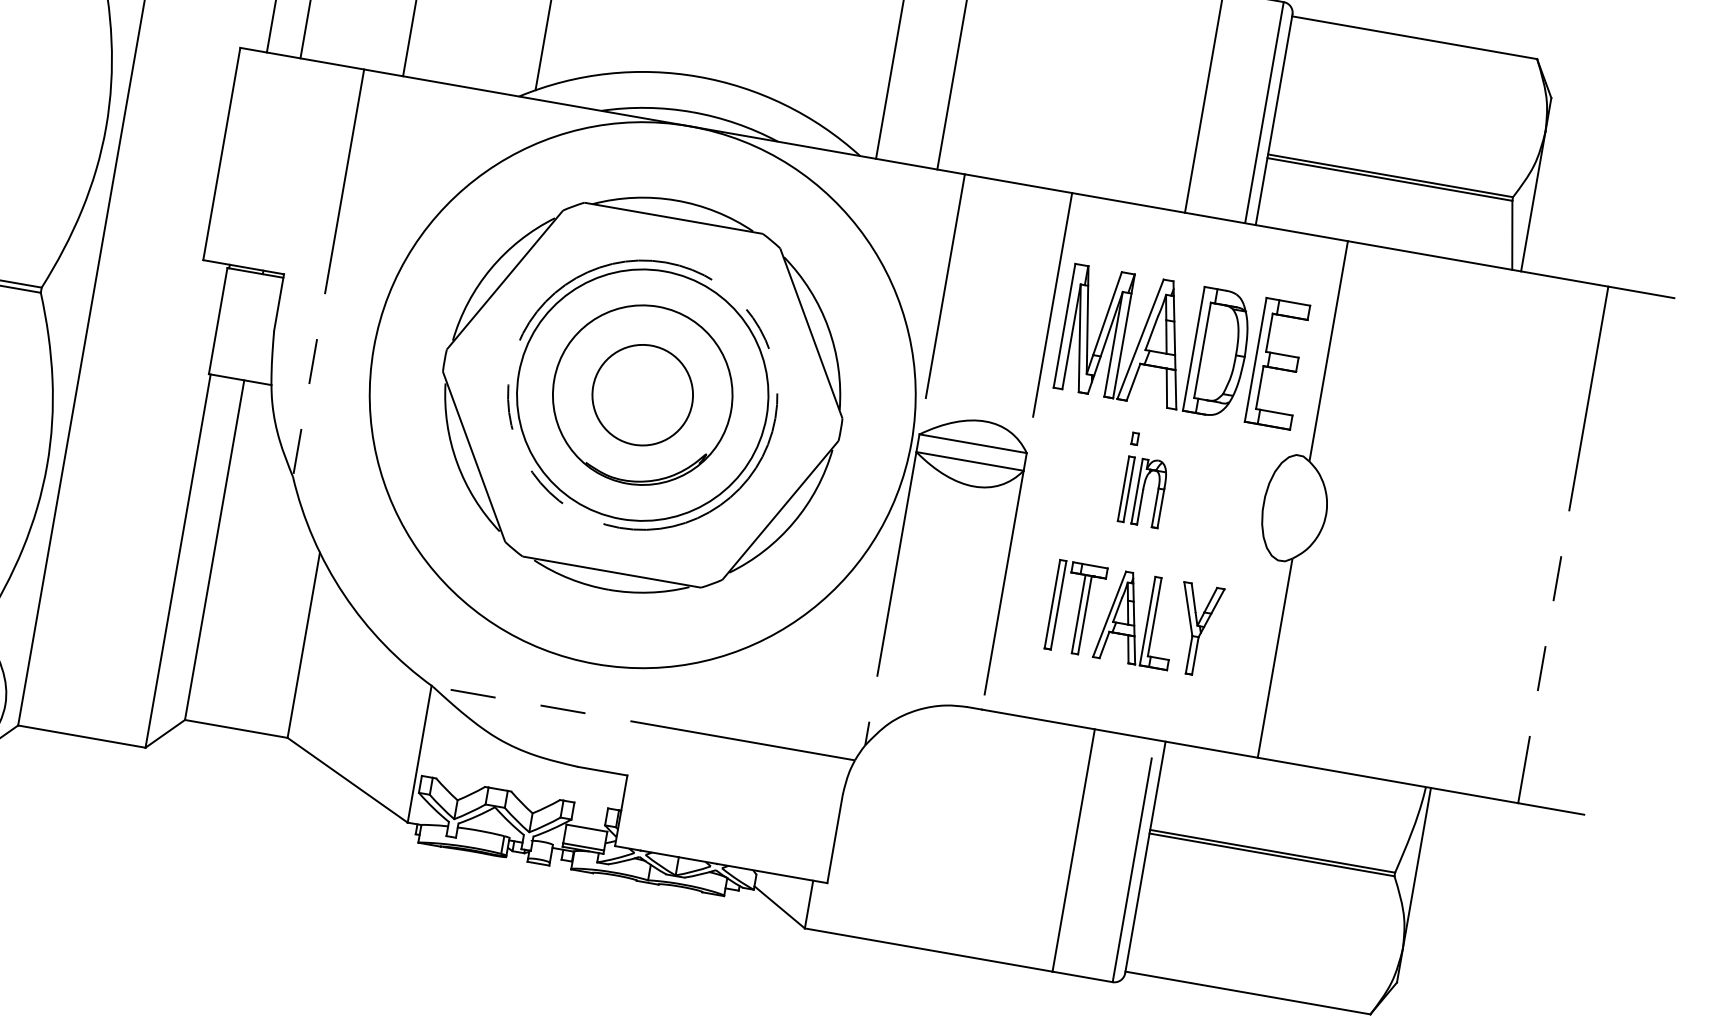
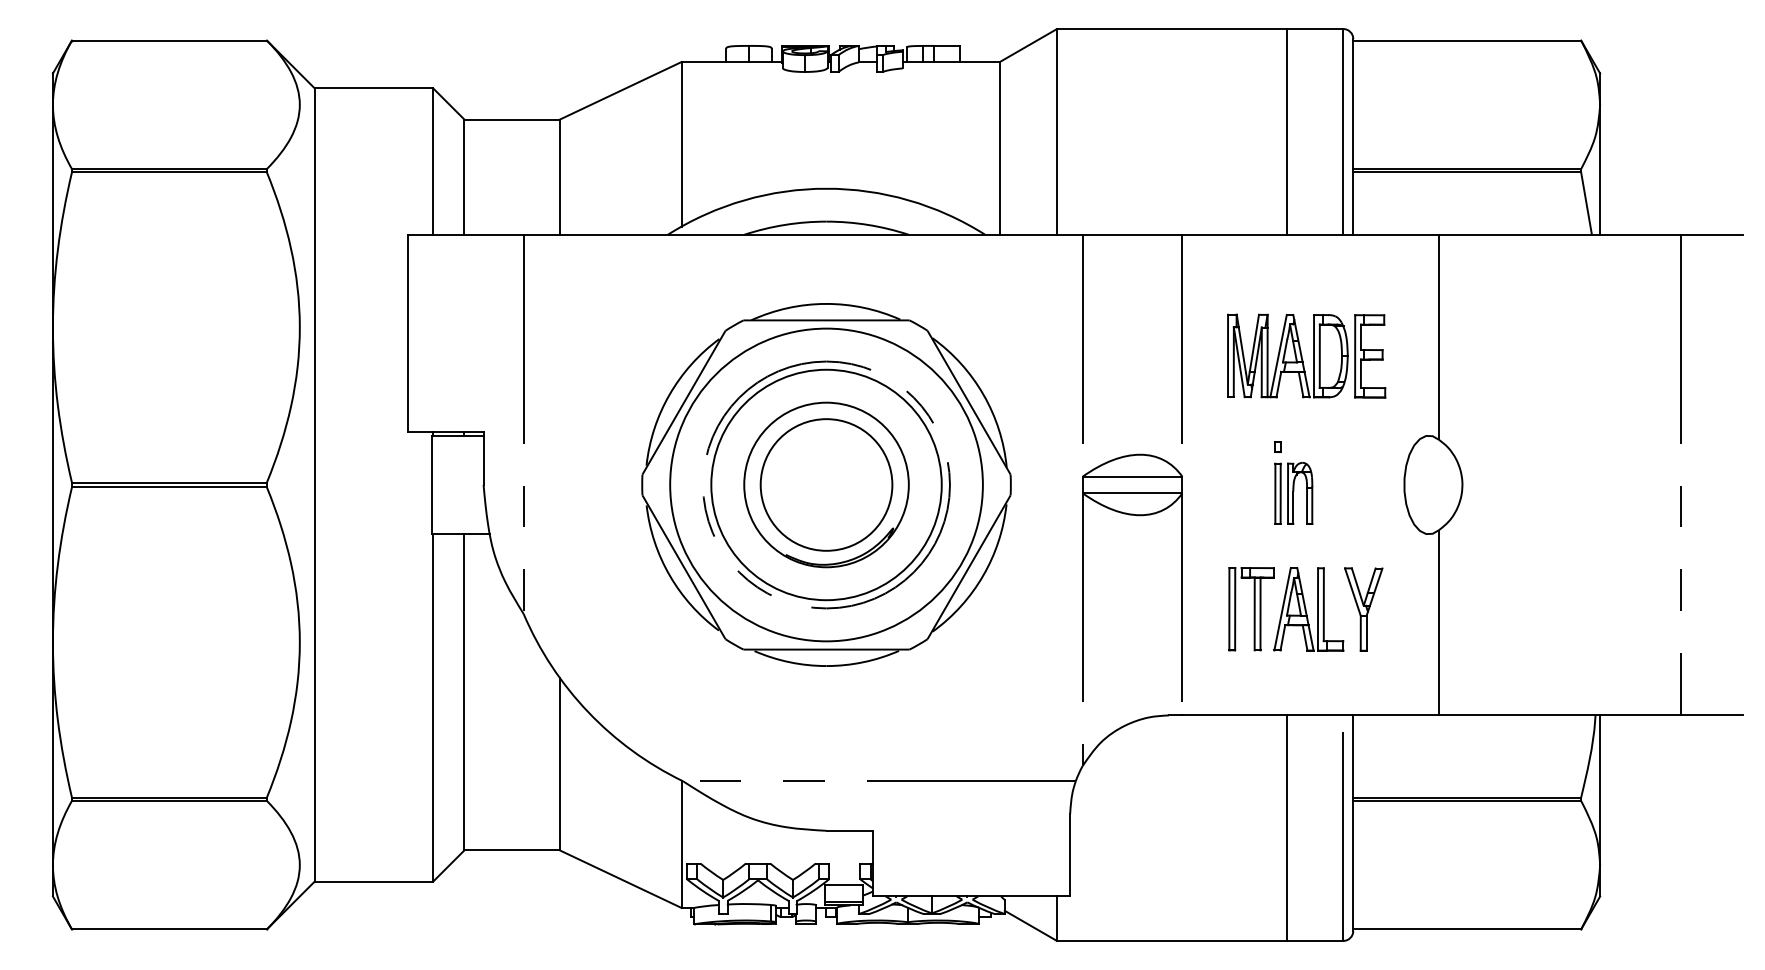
part: (1182, 346) -> (1306, 355), size x0.71
circle: (642, 394) -> (826, 484), size x0.62
circle: (642, 394) -> (826, 484), size x1.43

